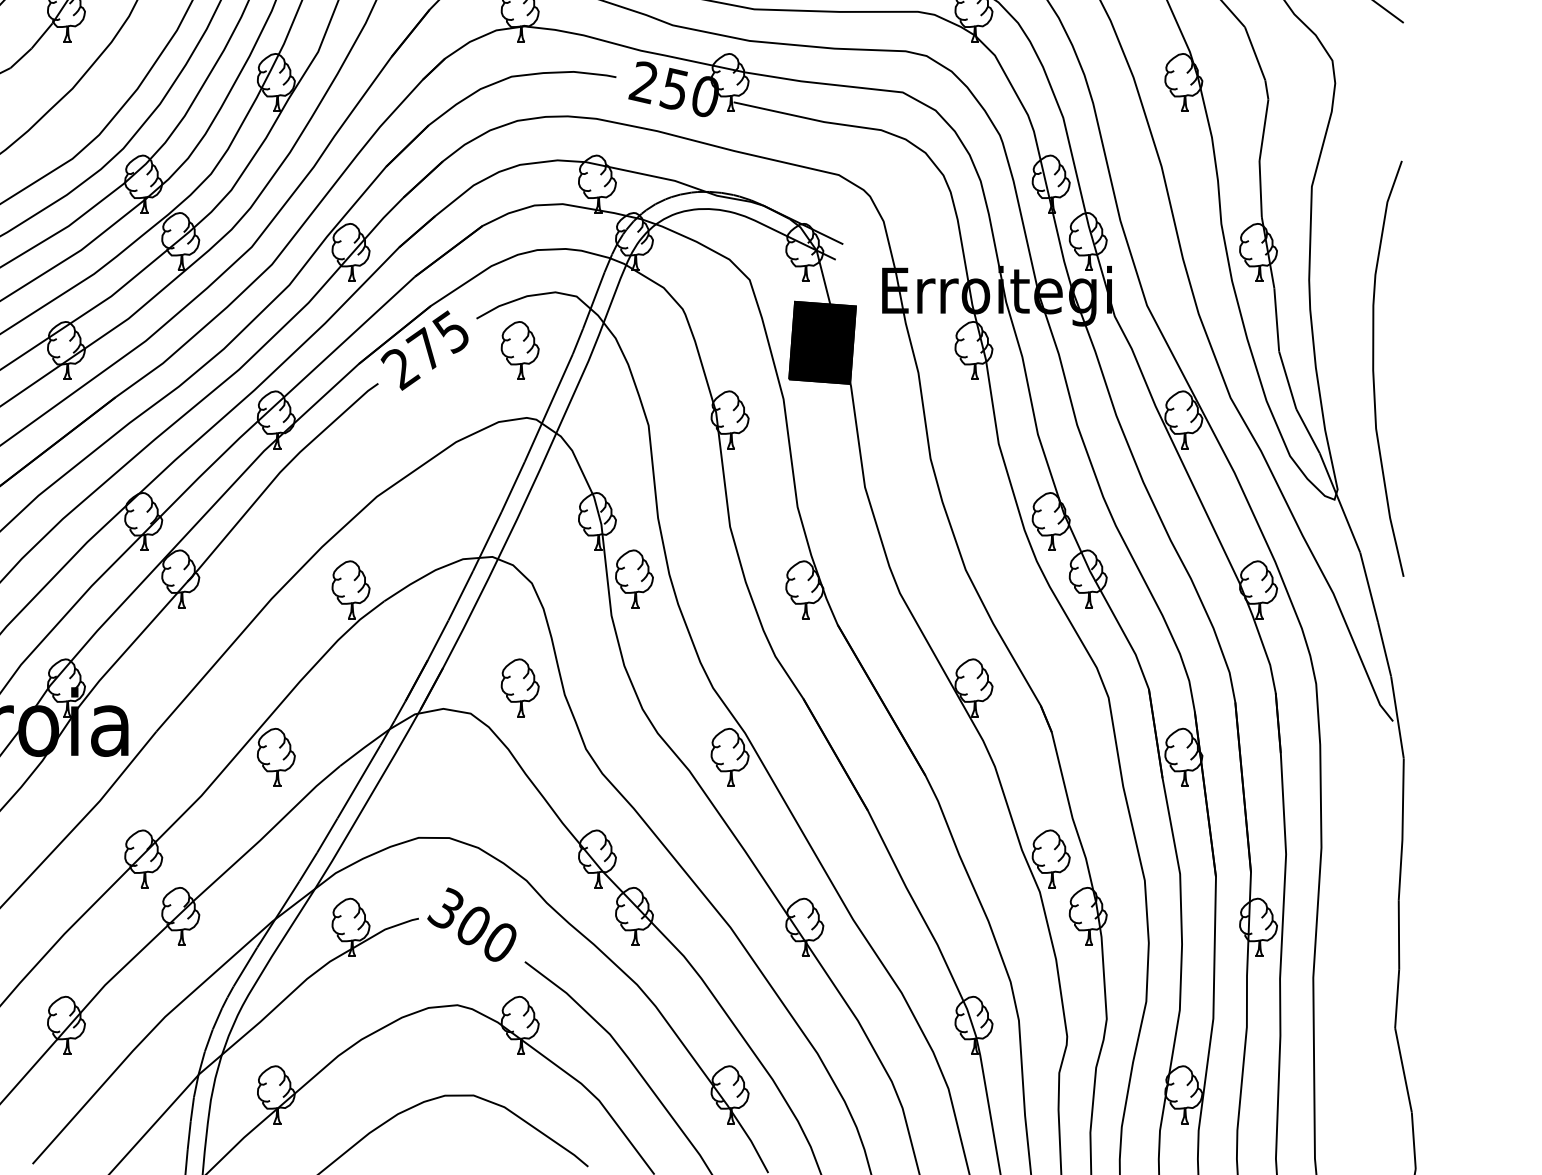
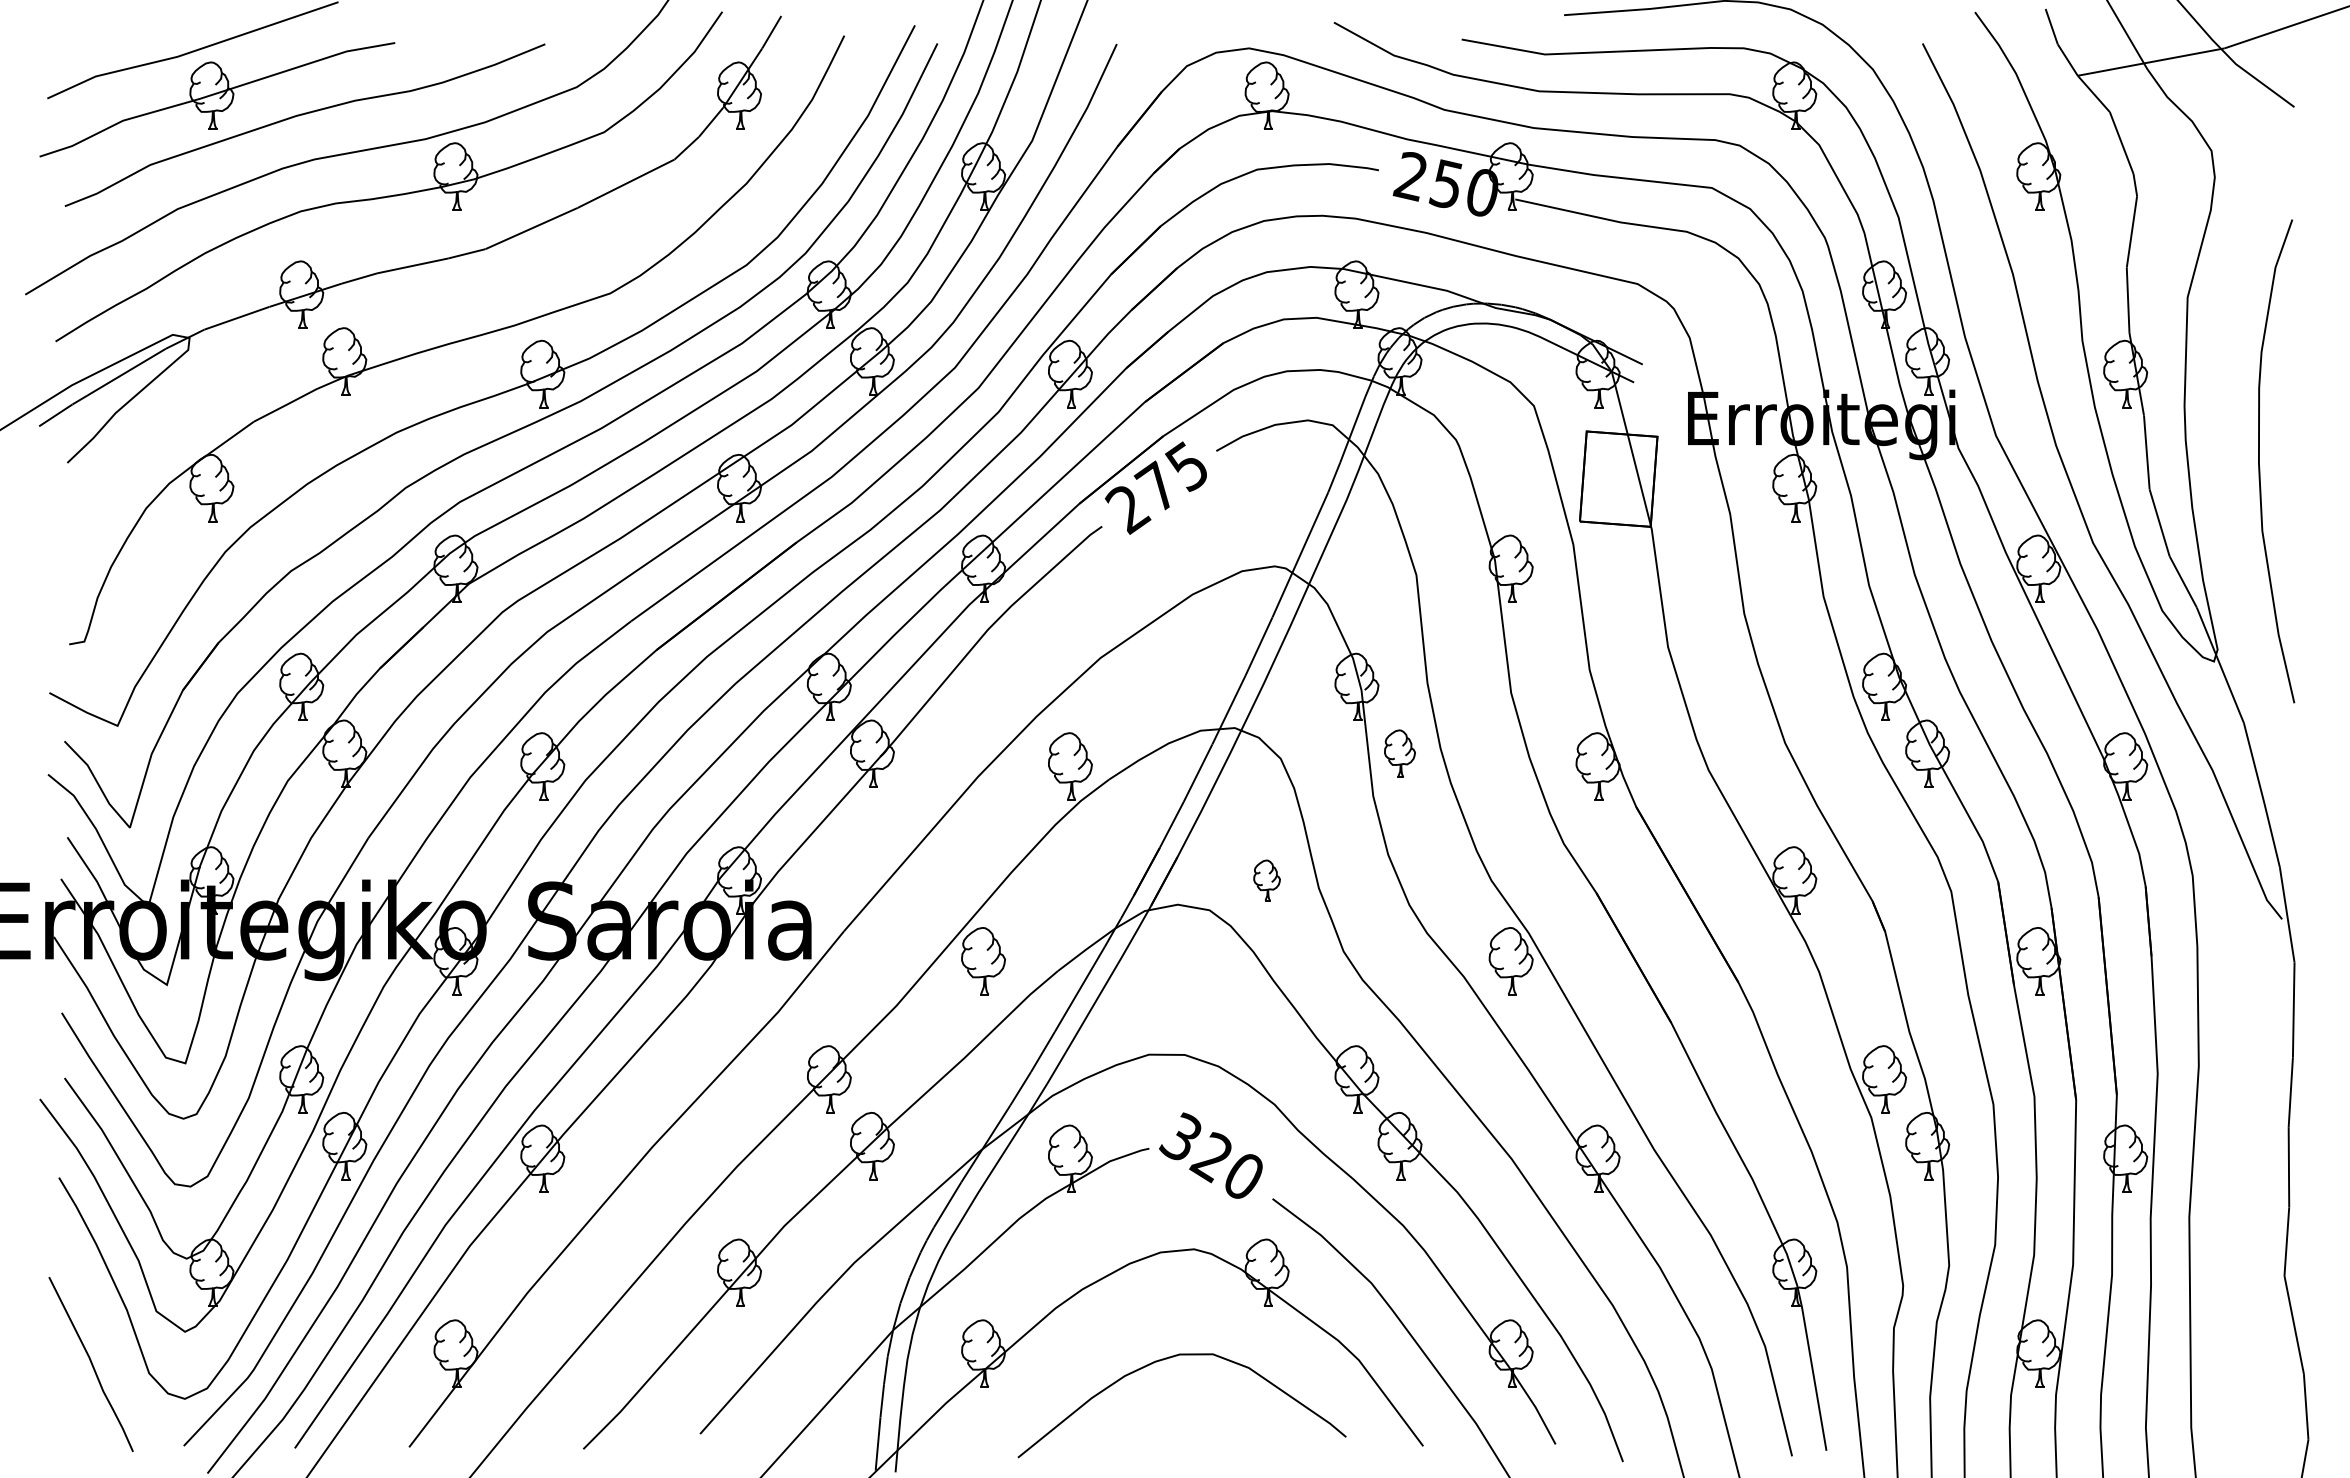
fill: (822, 342) -> (1618, 478), removed
part: (519, 350) -> (1266, 488), removed
curve: (1373, 368) -> (2259, 461), moved
part: (634, 578) -> (1399, 753), size x0.7
part: (519, 688) -> (1266, 880), size x0.6
text: (471, 926) -> (1210, 1157), 300 -> 320

